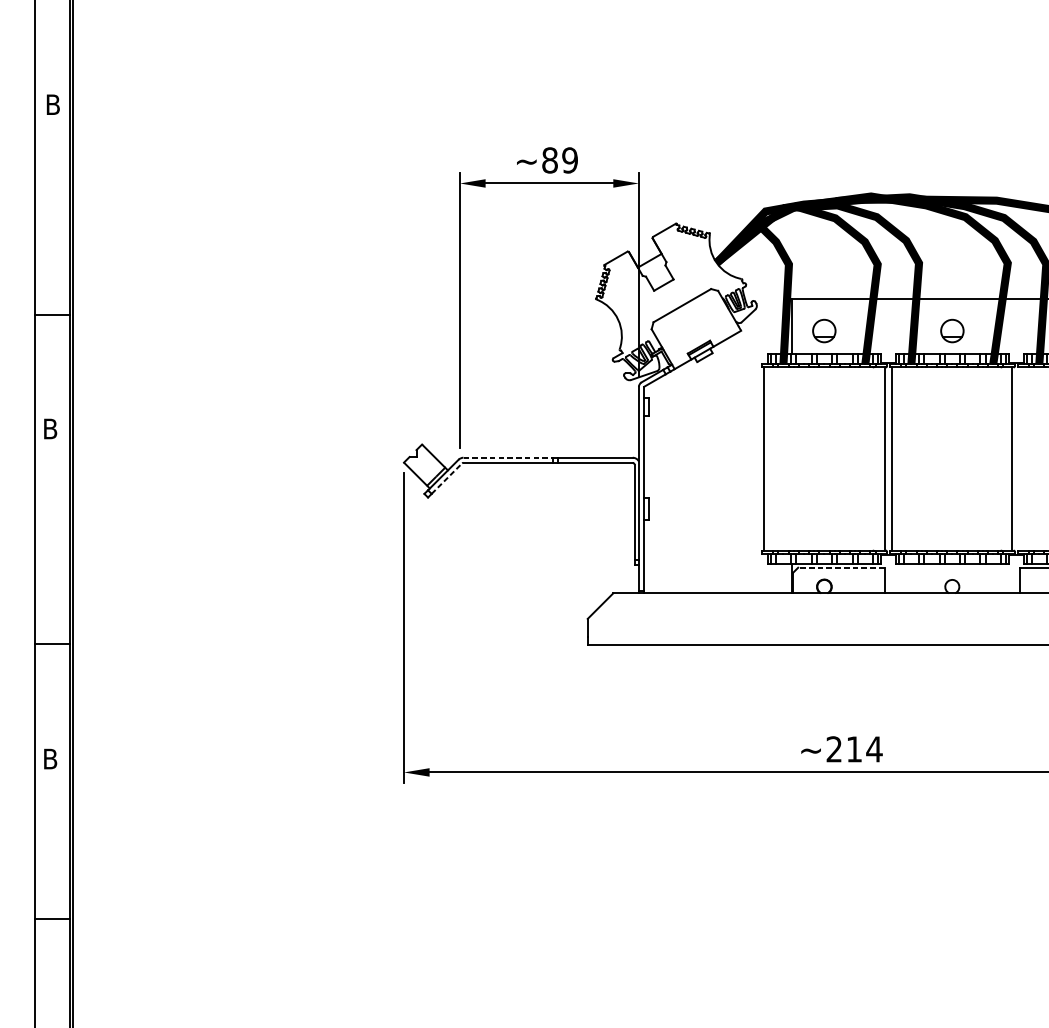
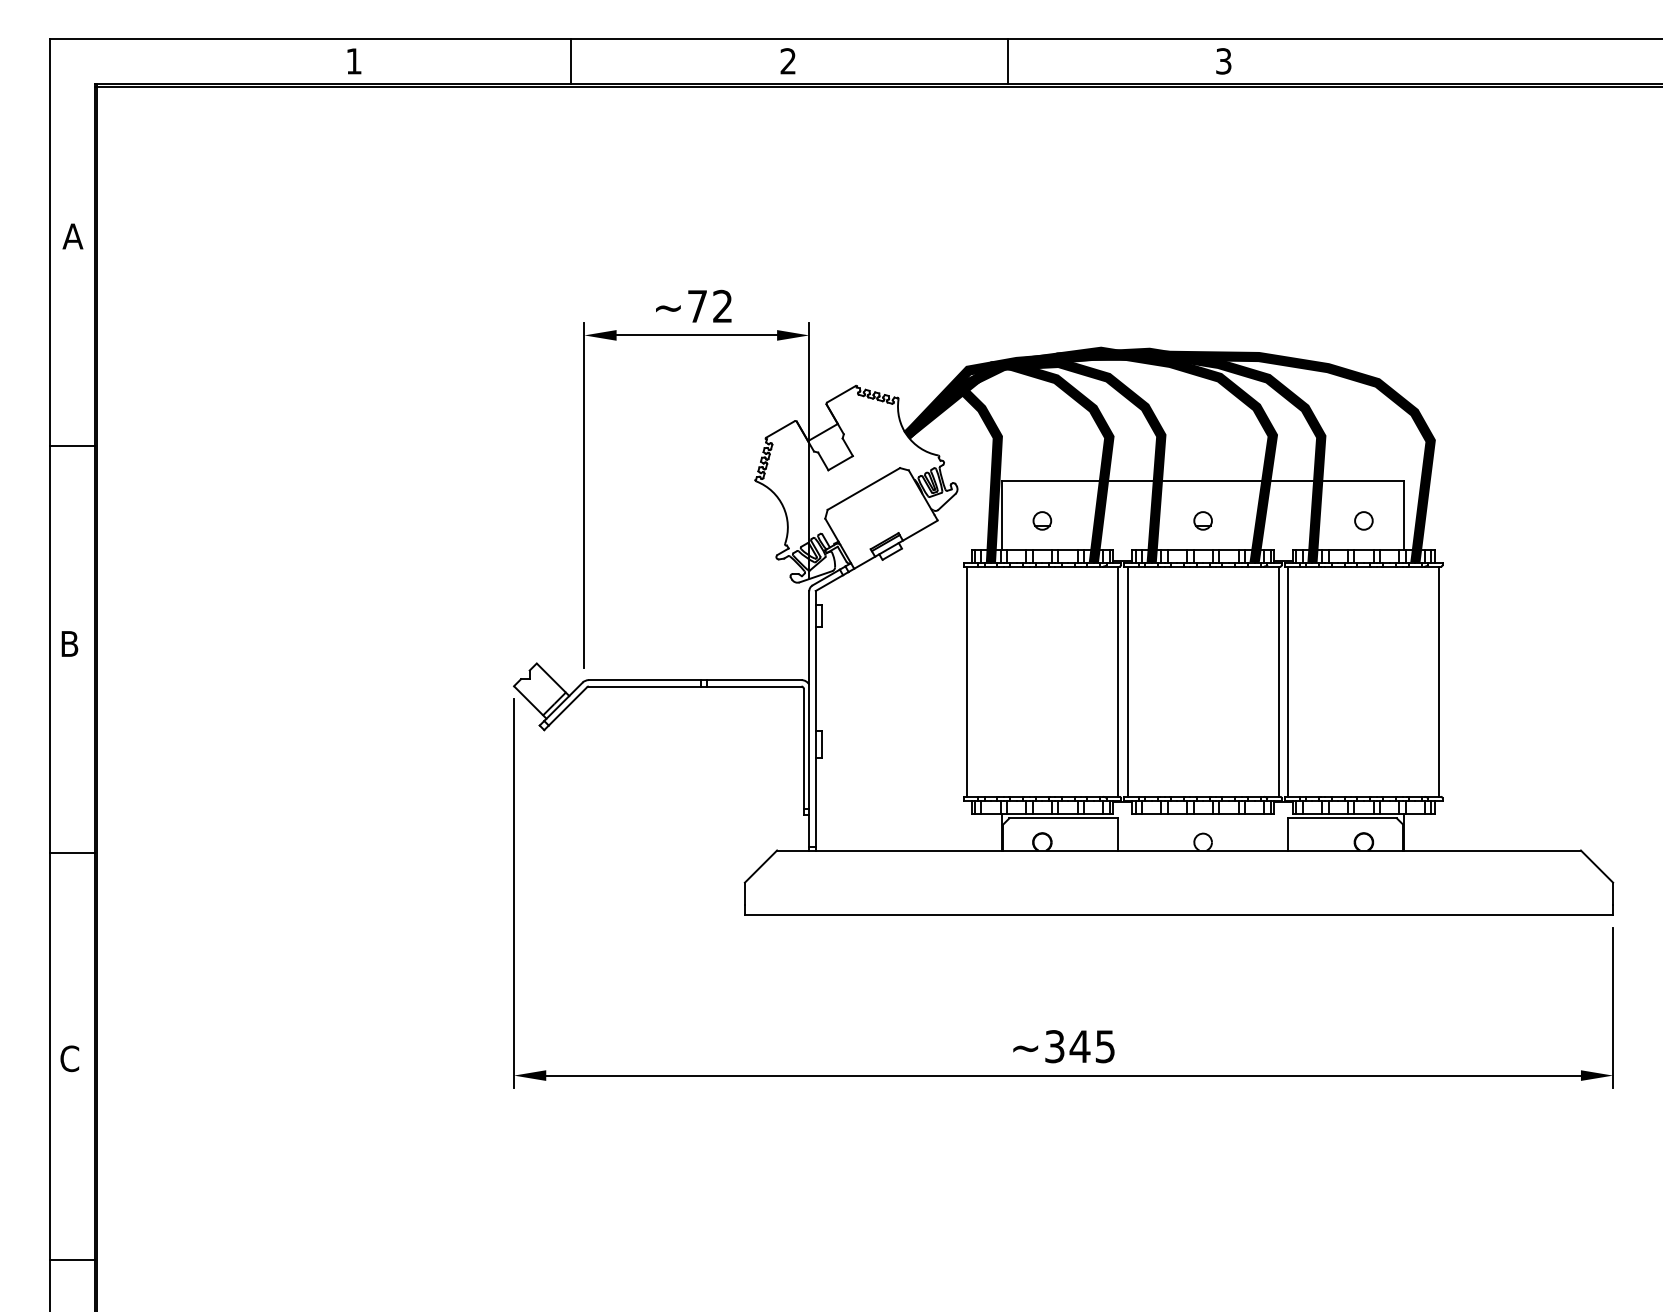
text: (52, 104) -> (72, 236), B -> A
text: (559, 160) -> (709, 306), ~89 -> ~72
line: (51, 314) -> (71, 446), moved
part: (824, 330) -> (1042, 520), size x0.62
part: (951, 330) -> (1202, 520), size x0.62
line: (508, 458) -> (645, 680), dashed -> solid
line: (1020, 458) -> (1288, 681), added
line: (447, 478) -> (568, 706), dashed -> solid
line: (841, 567) -> (1063, 818), dashed -> solid
line: (51, 644) -> (71, 853), moved
text: (854, 749) -> (1080, 1046), ~214 -> ~345
text: (50, 758) -> (69, 1058), B -> C

